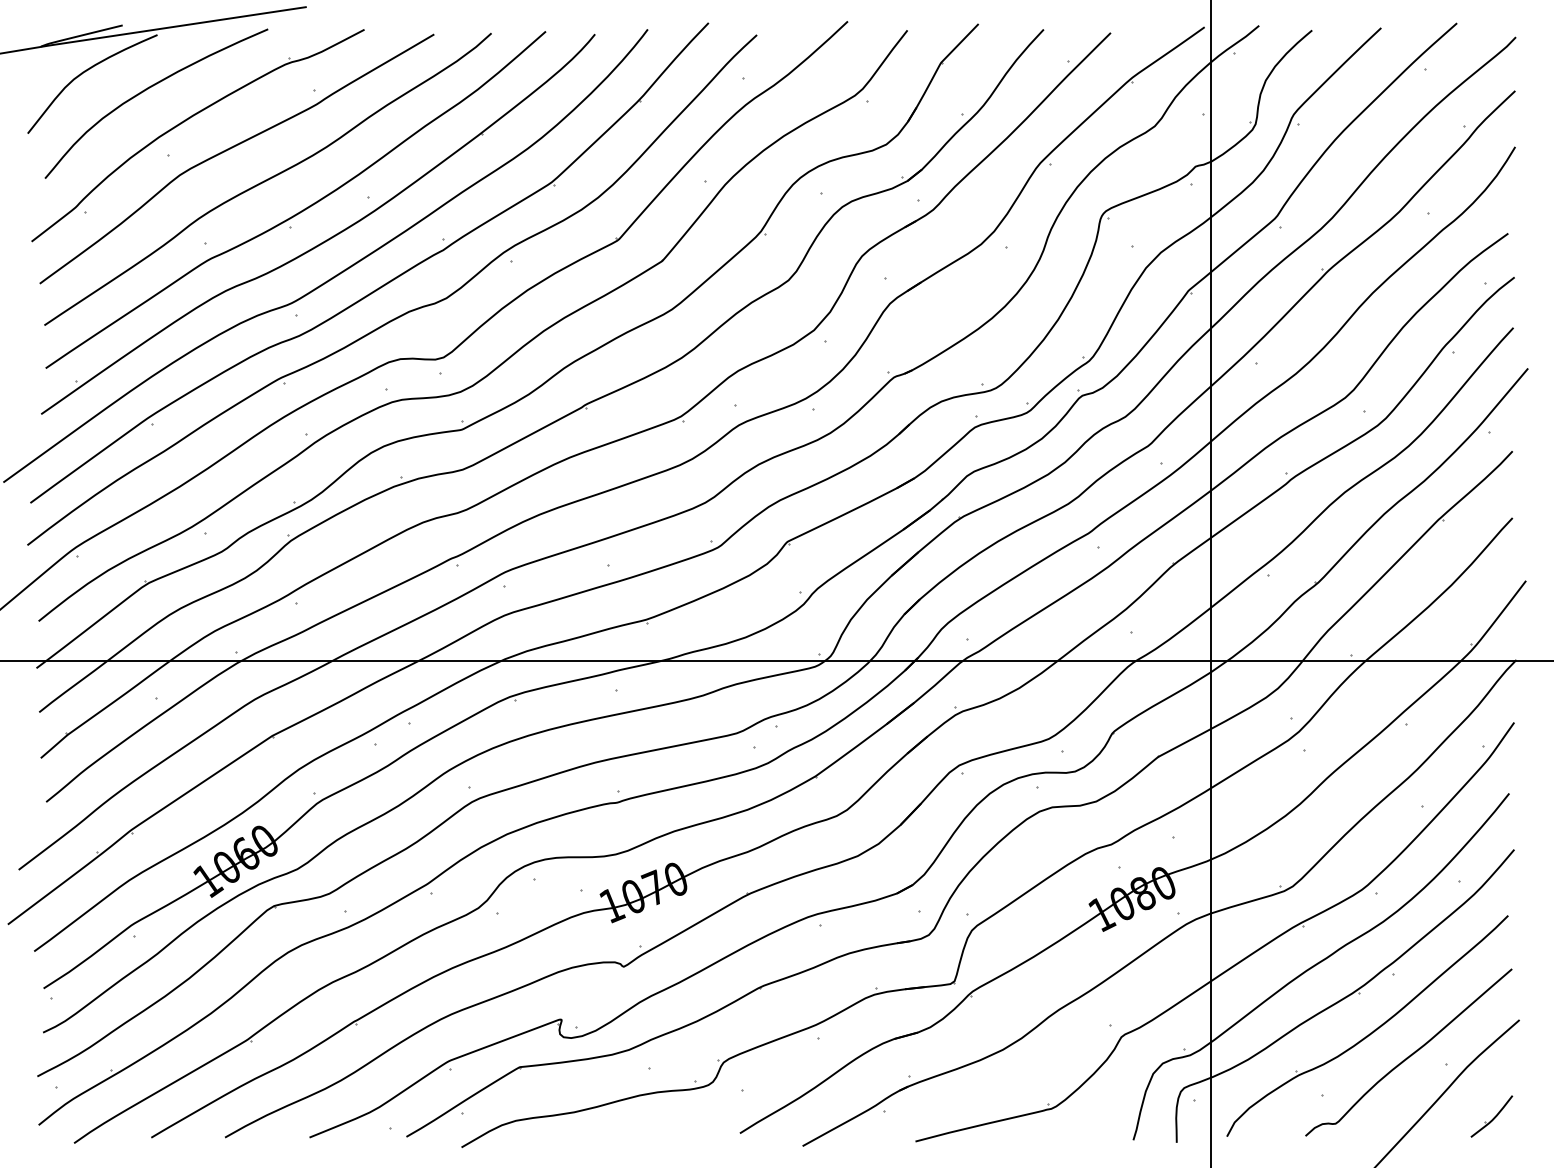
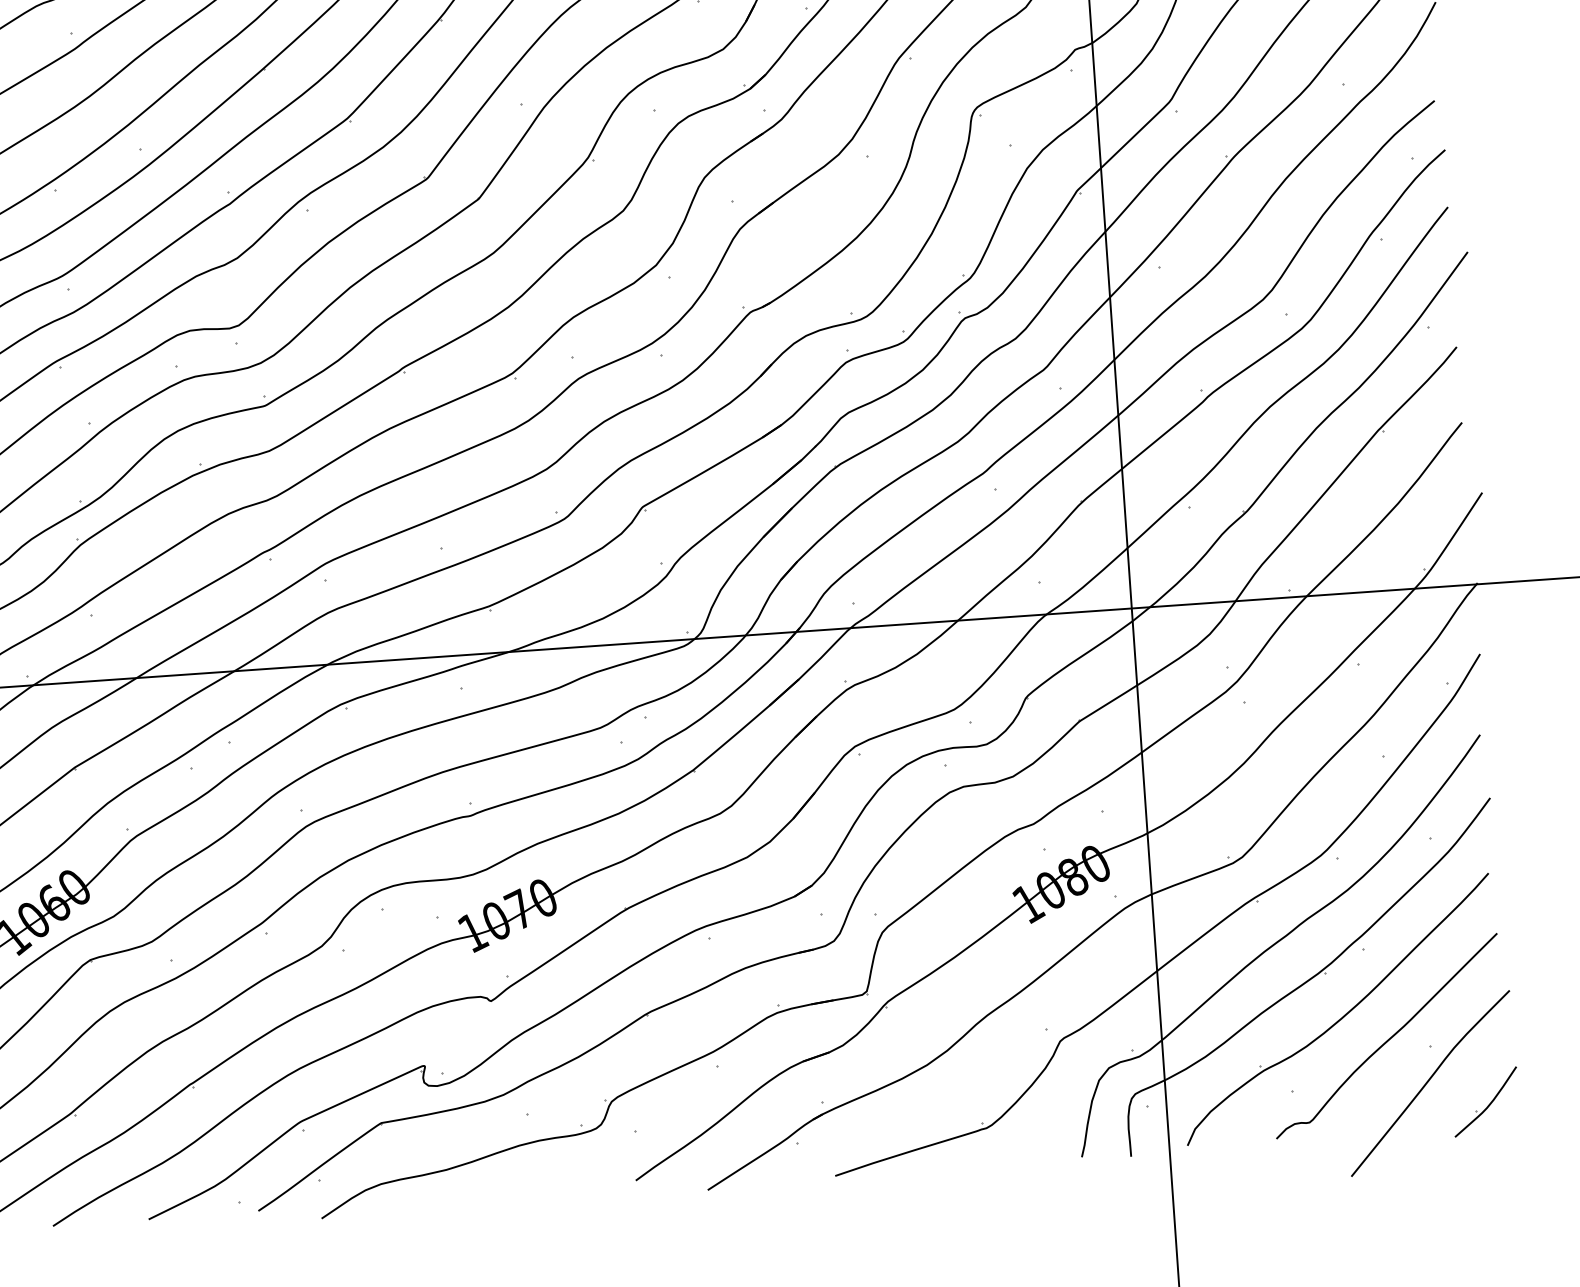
part: (1491, 1116) -> (1485, 1102), size x1.4

